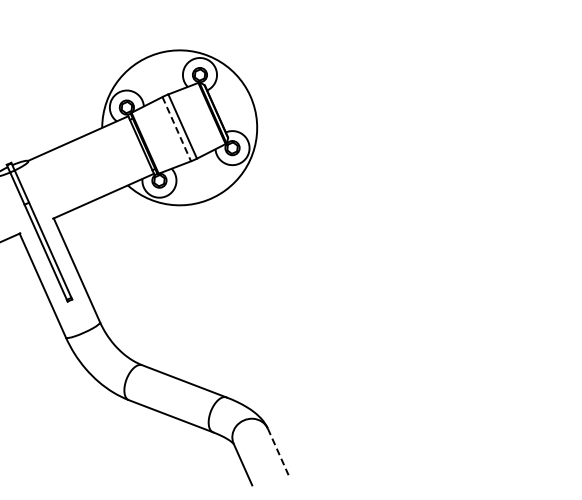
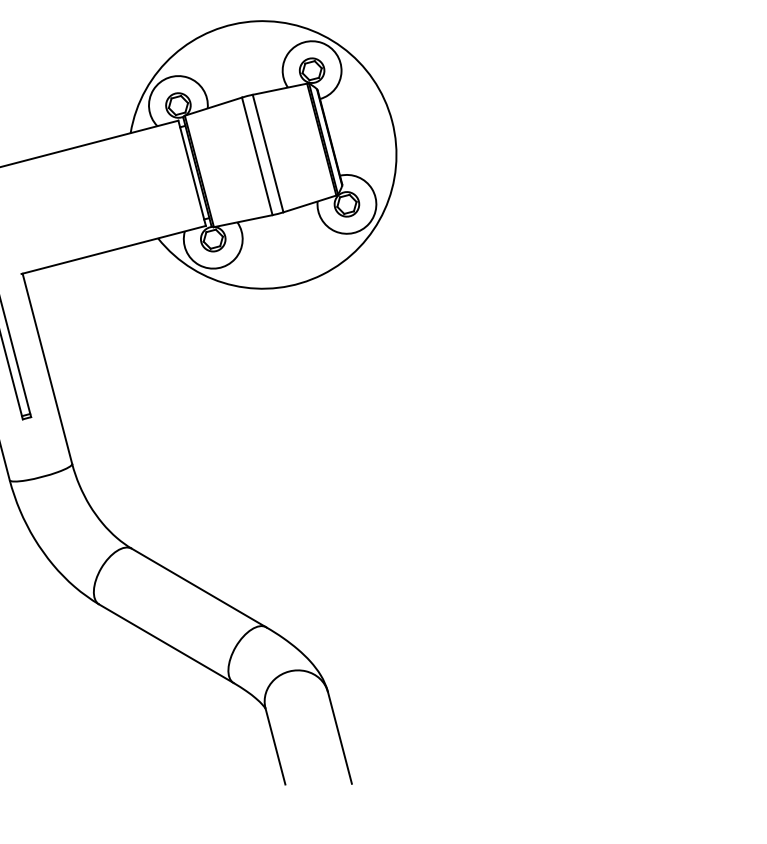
line: (176, 129) -> (256, 156), dashed -> solid
line: (279, 454) -> (340, 739), dashed -> solid

